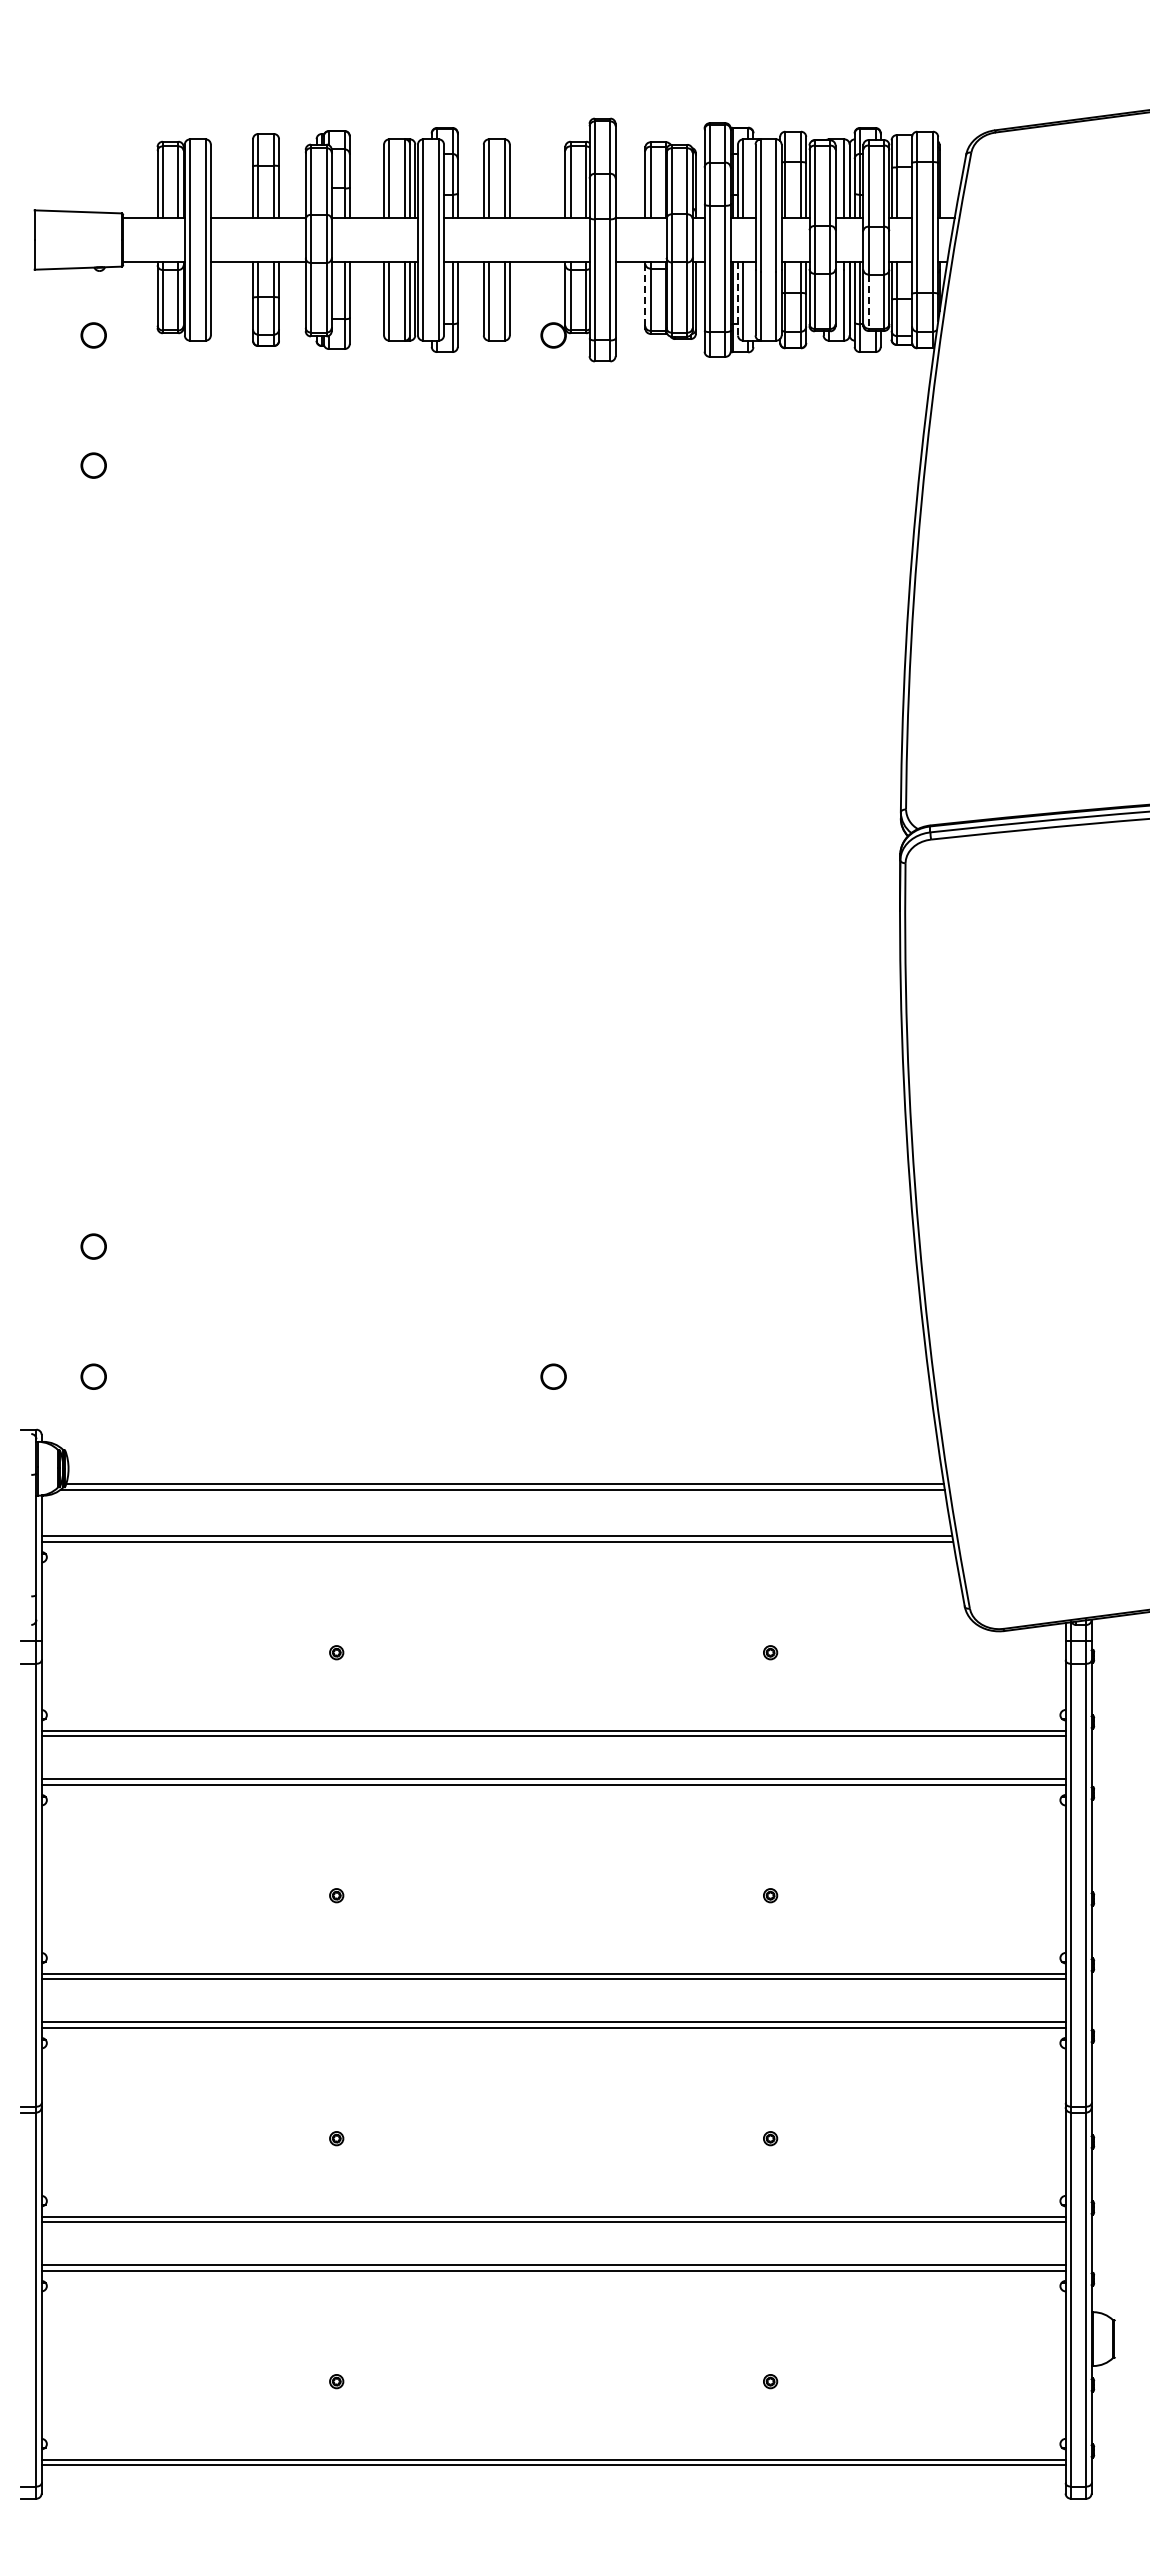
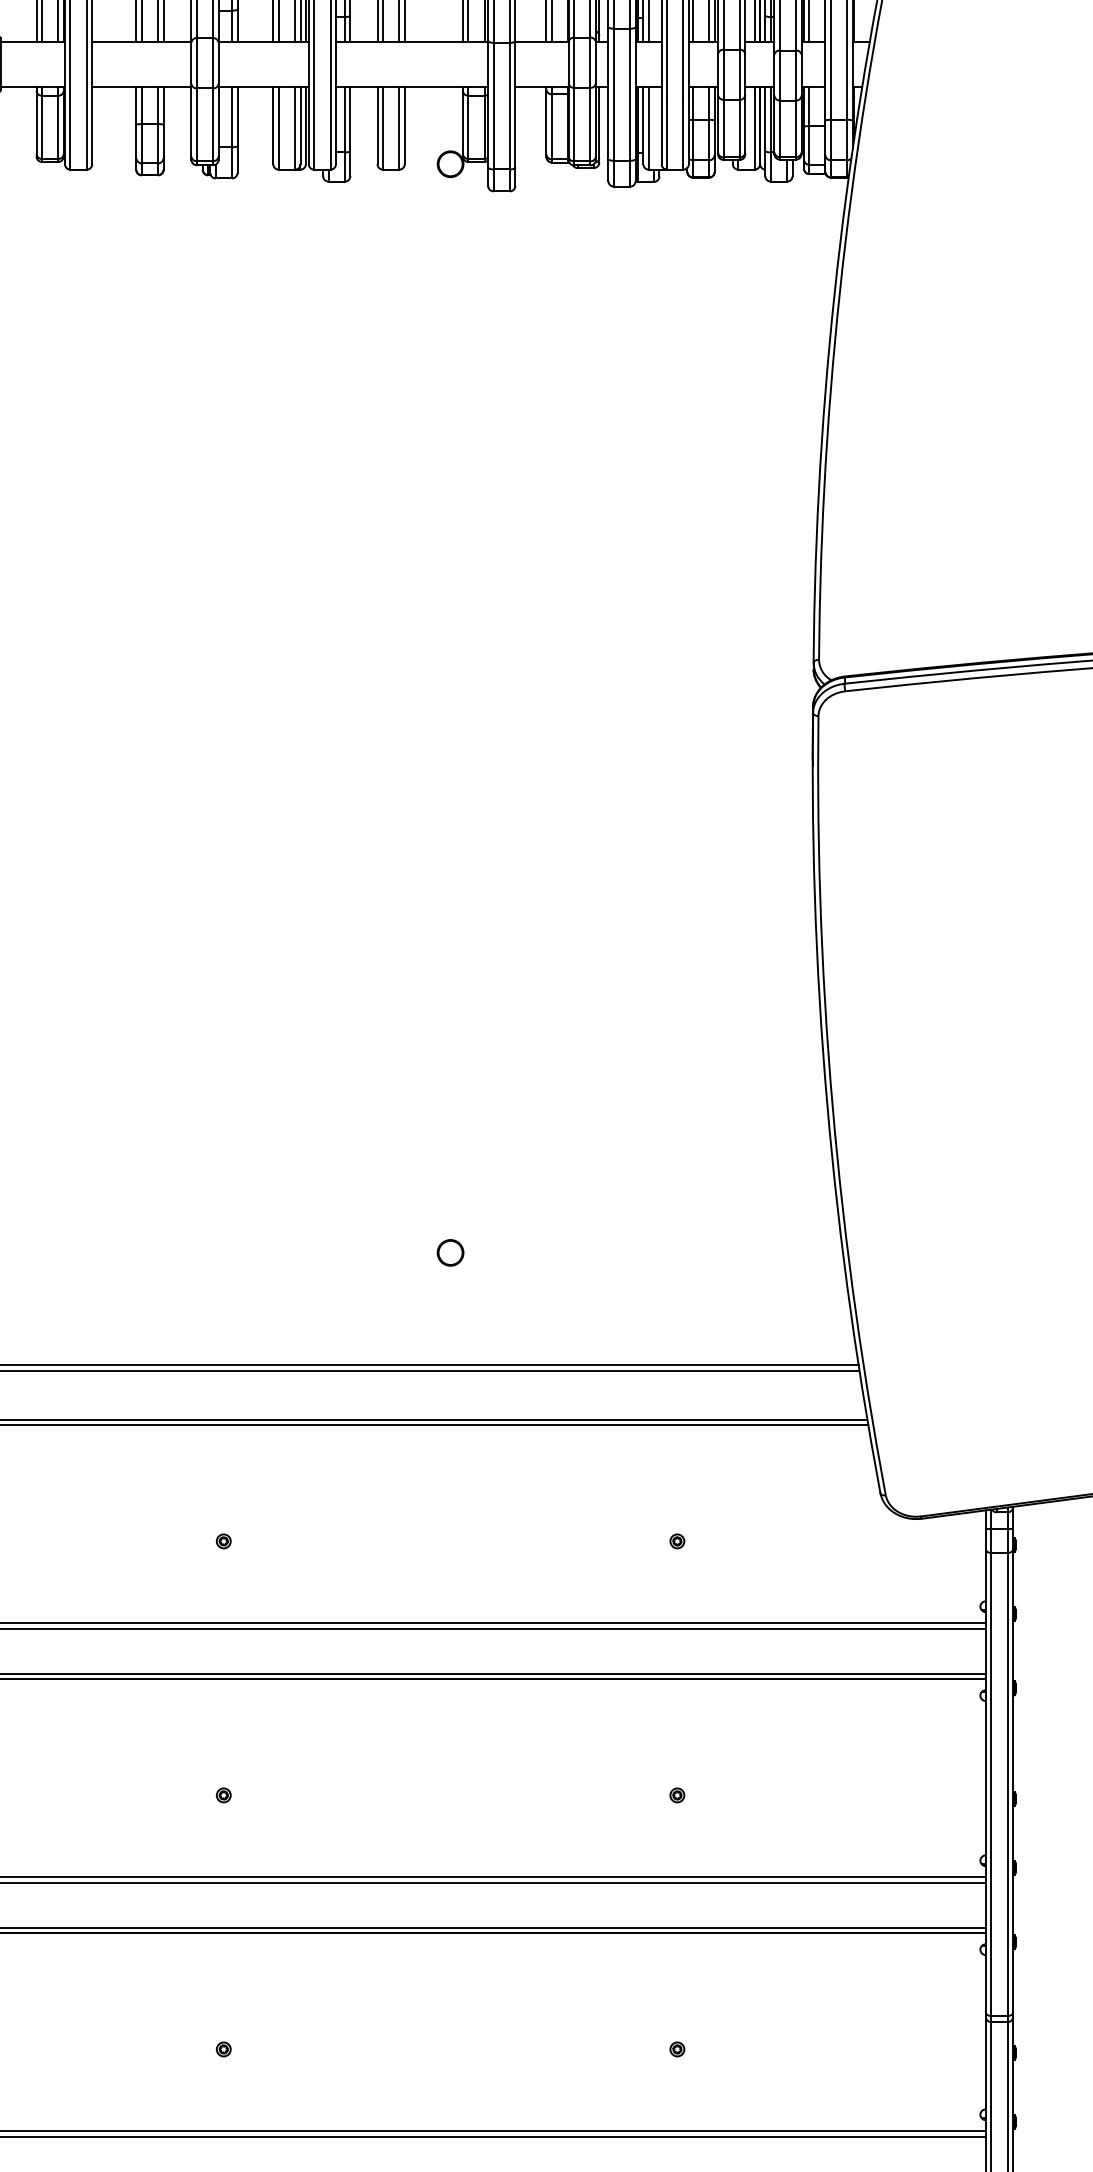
line: (645, 294) -> (546, 121), dashed -> solid
line: (738, 298) -> (643, 125), dashed -> solid
line: (868, 302) -> (779, 129), dashed -> solid

